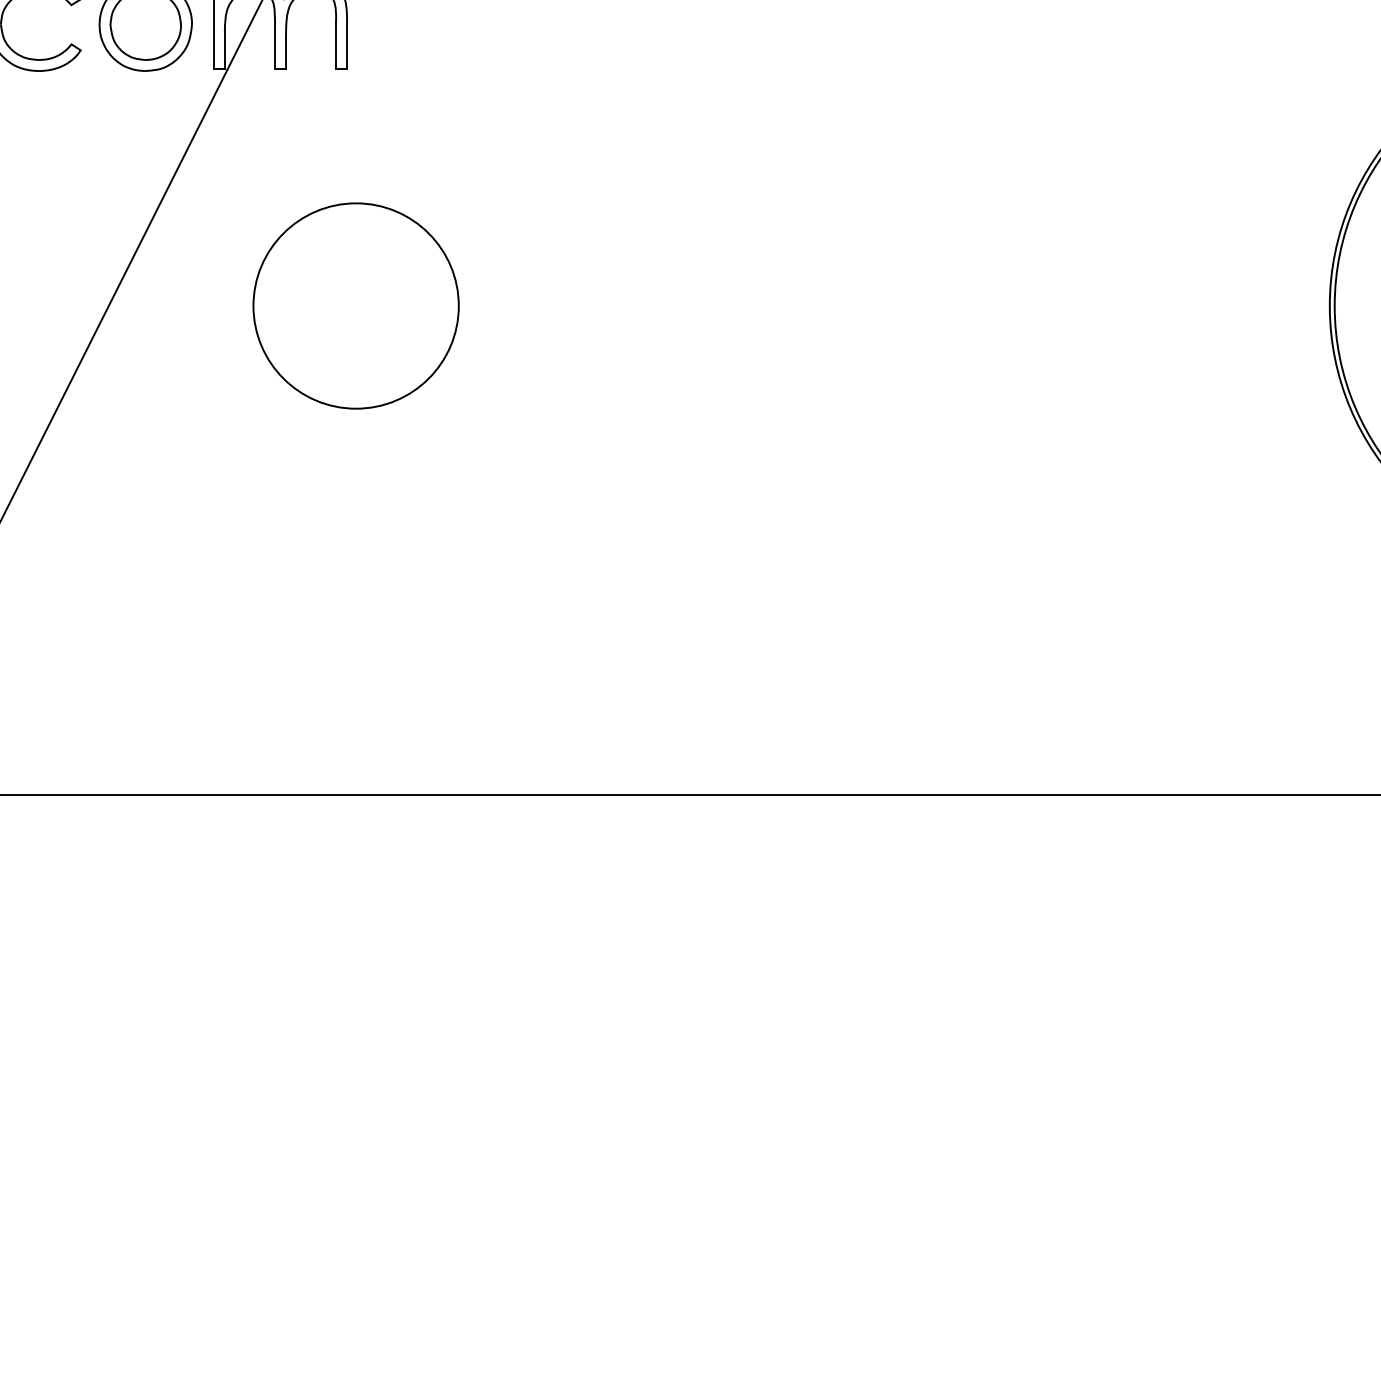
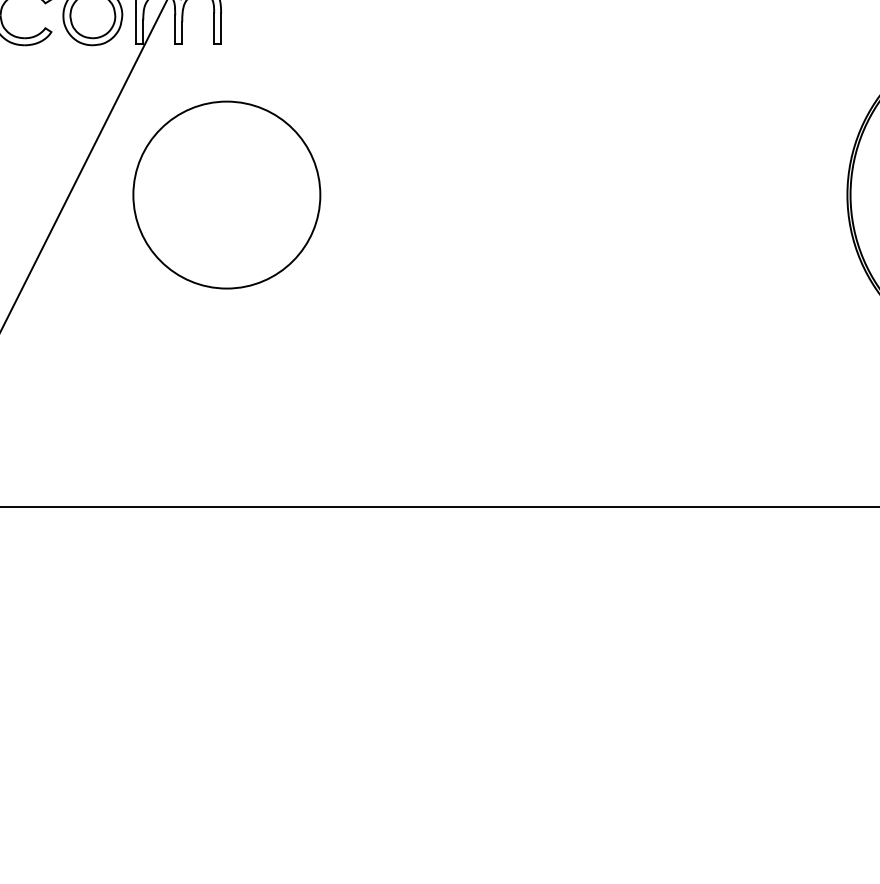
circle: (355, 305) -> (226, 194), size x1.43

